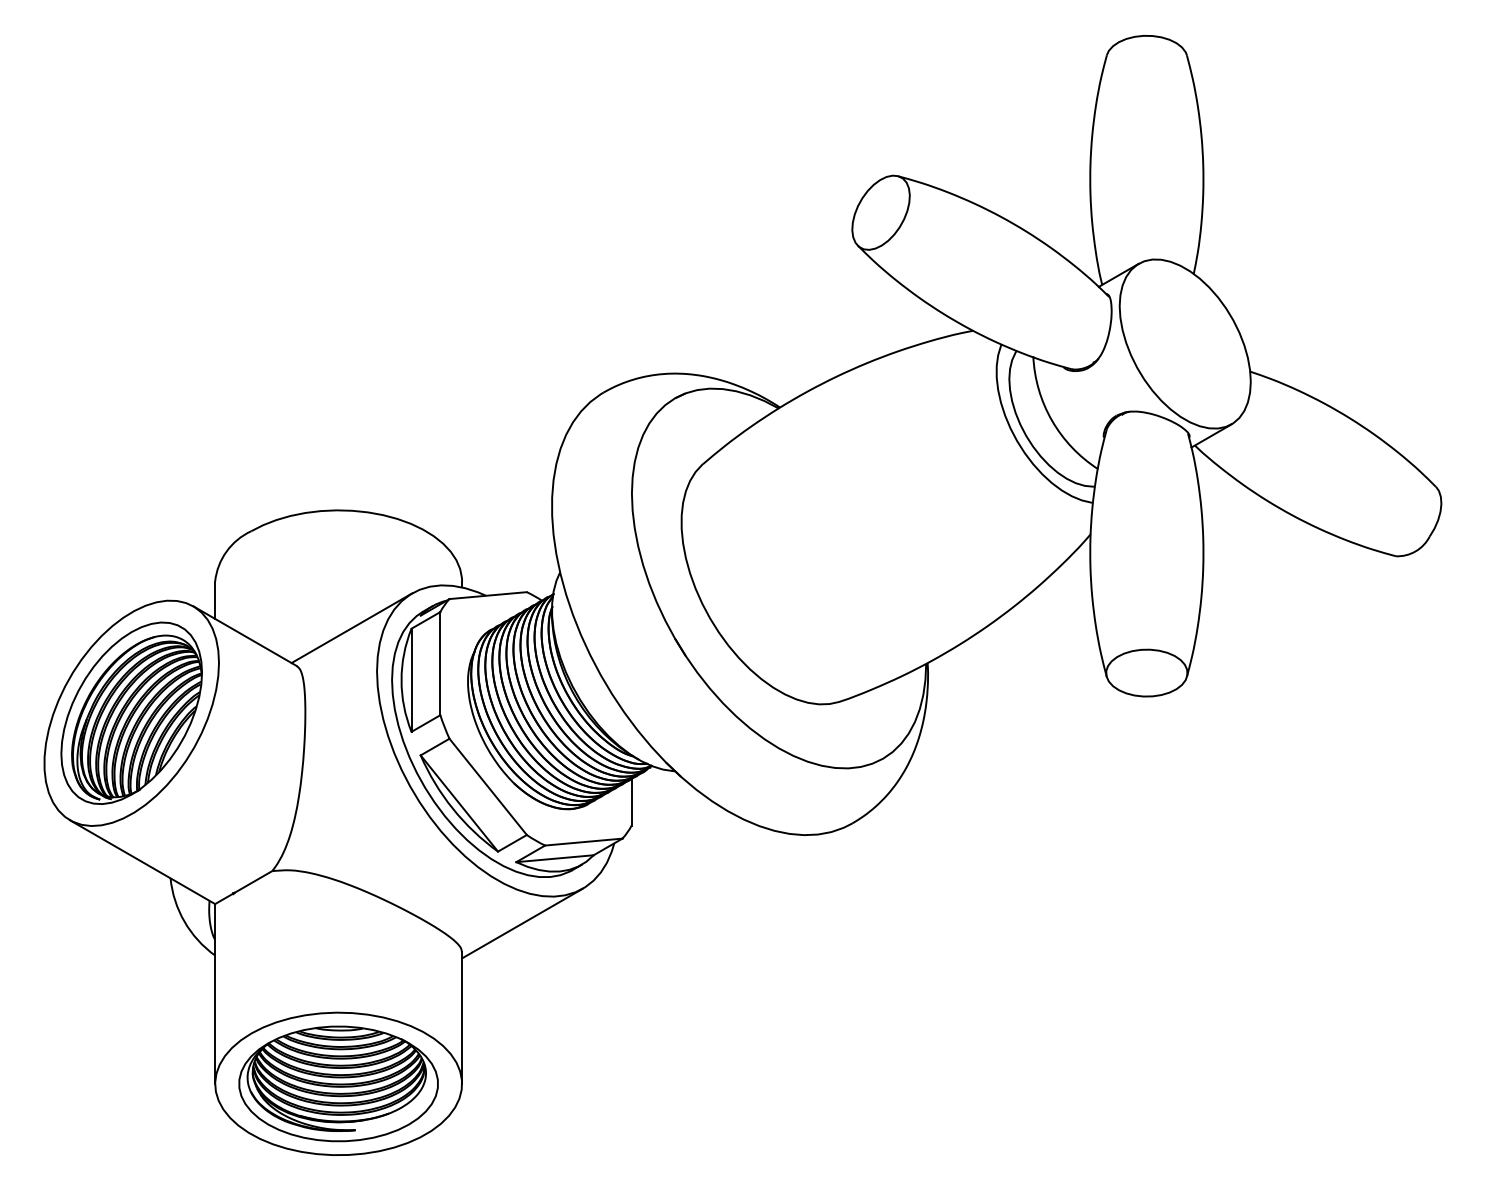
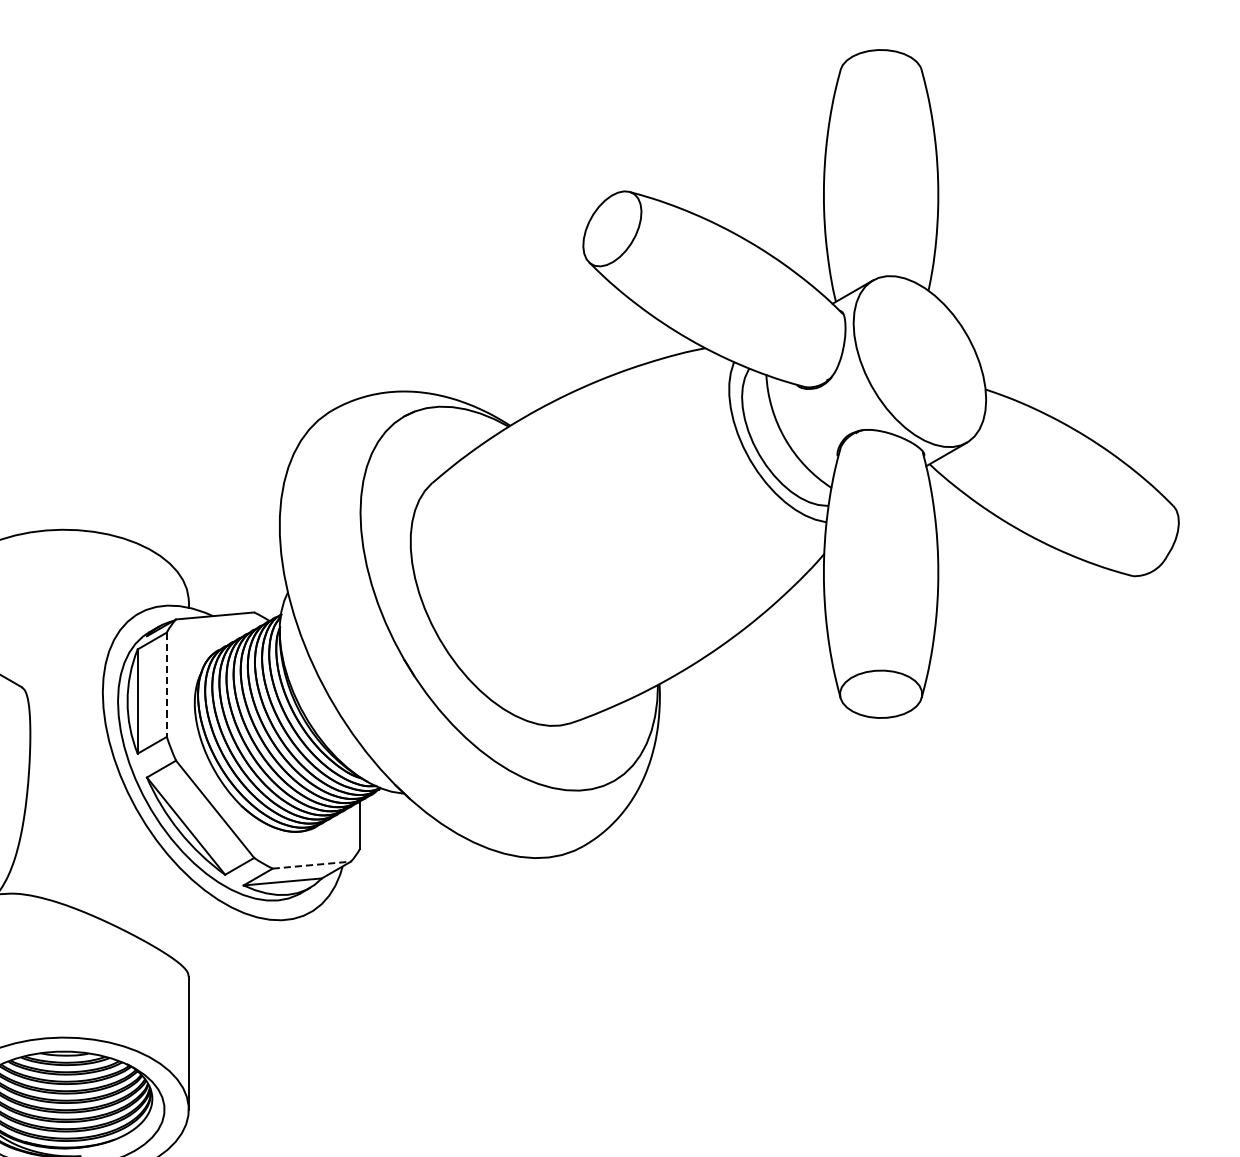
line: (351, 628) -> (77, 649), removed
line: (440, 663) -> (166, 684), solid -> dashed
line: (583, 842) -> (311, 865), solid -> dashed
line: (522, 923) -> (249, 947), removed

